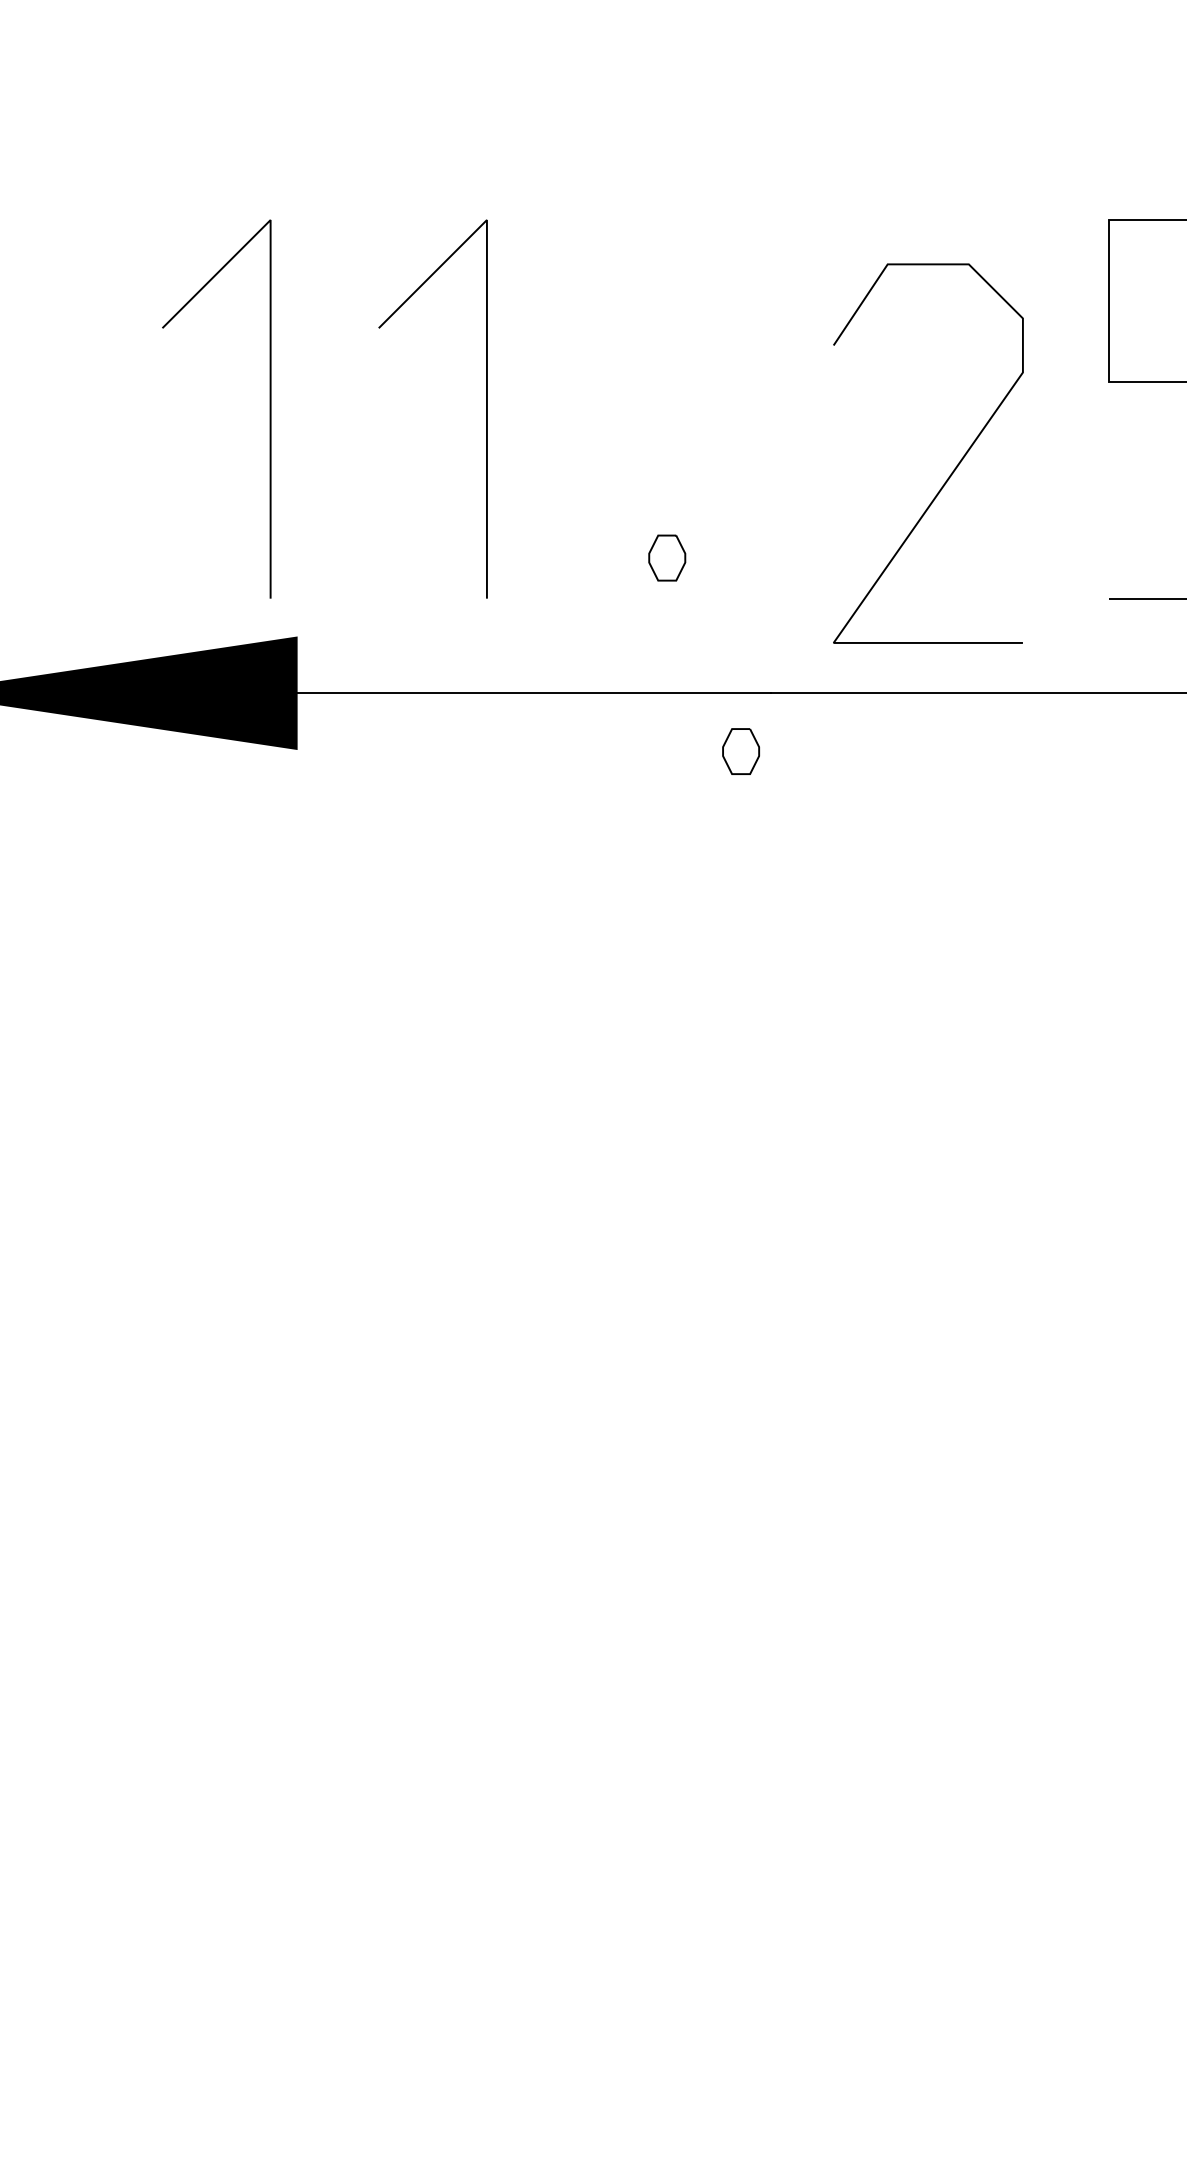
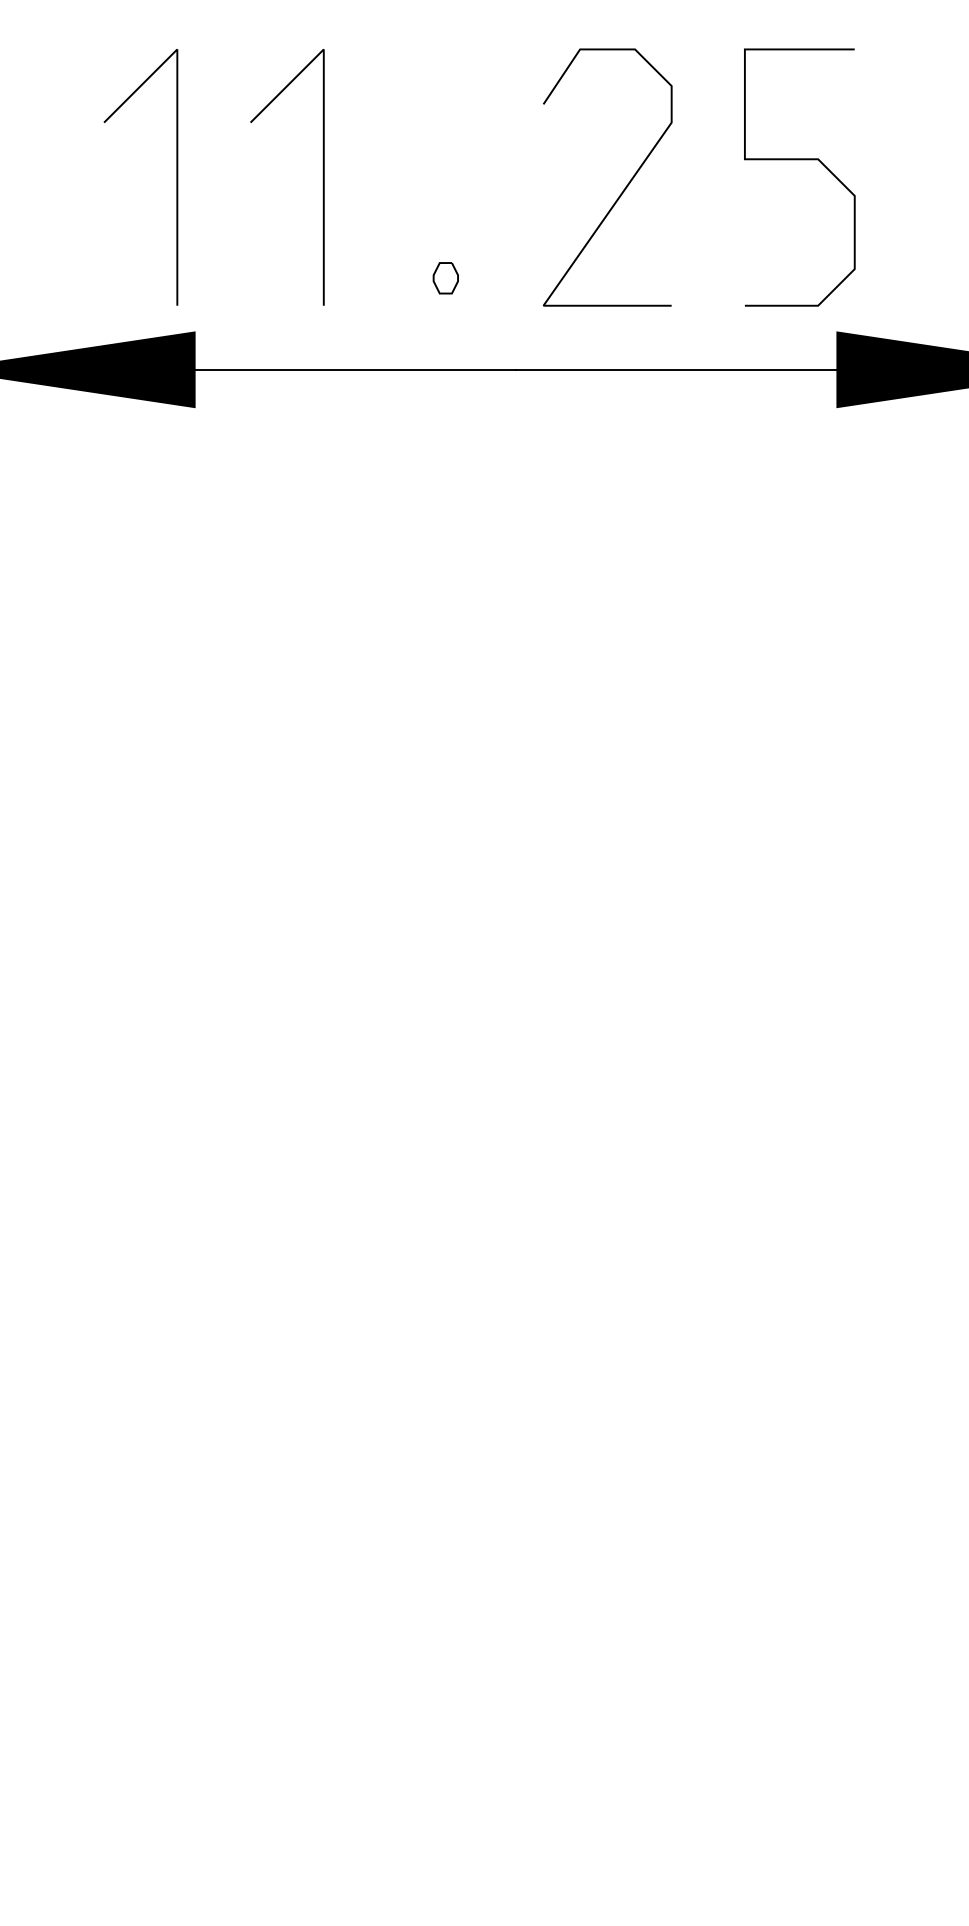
curve: (951, 471) -> (623, 189), moved
part: (740, 751) -> (495, 409), removed

